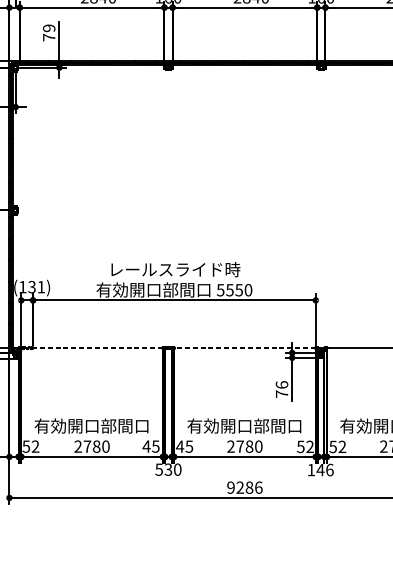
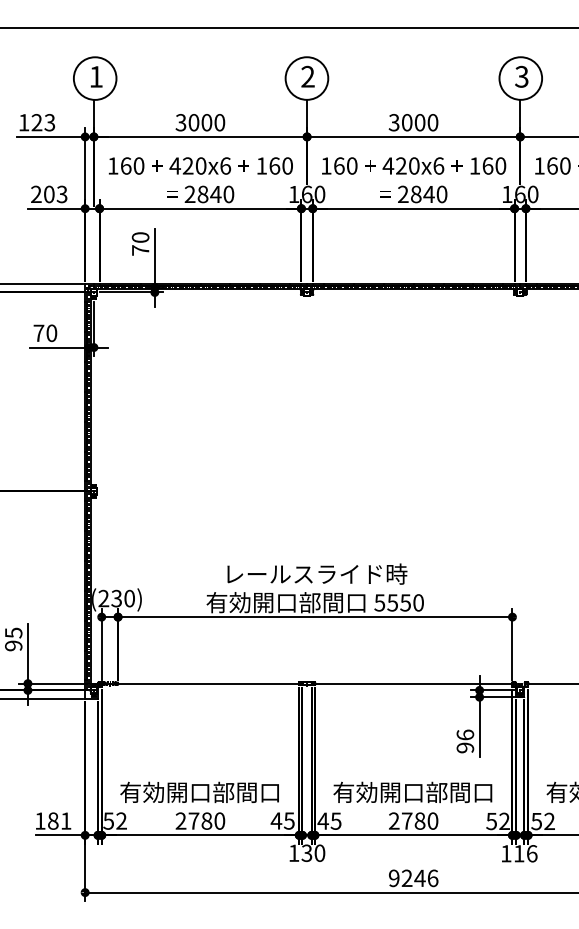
text: (49, 28) -> (140, 237), 79 -> 70
text: (31, 287) -> (116, 598), (131) -> (230)
line: (92, 348) -> (200, 683), dashed -> solid
line: (244, 348) -> (413, 683), dashed -> solid
text: (282, 393) -> (465, 747), 76 -> 96
text: (158, 469) -> (293, 853), 530 -> 130
text: (320, 469) -> (518, 853), 146 -> 116
text: (249, 487) -> (419, 878), 9286 -> 9246

